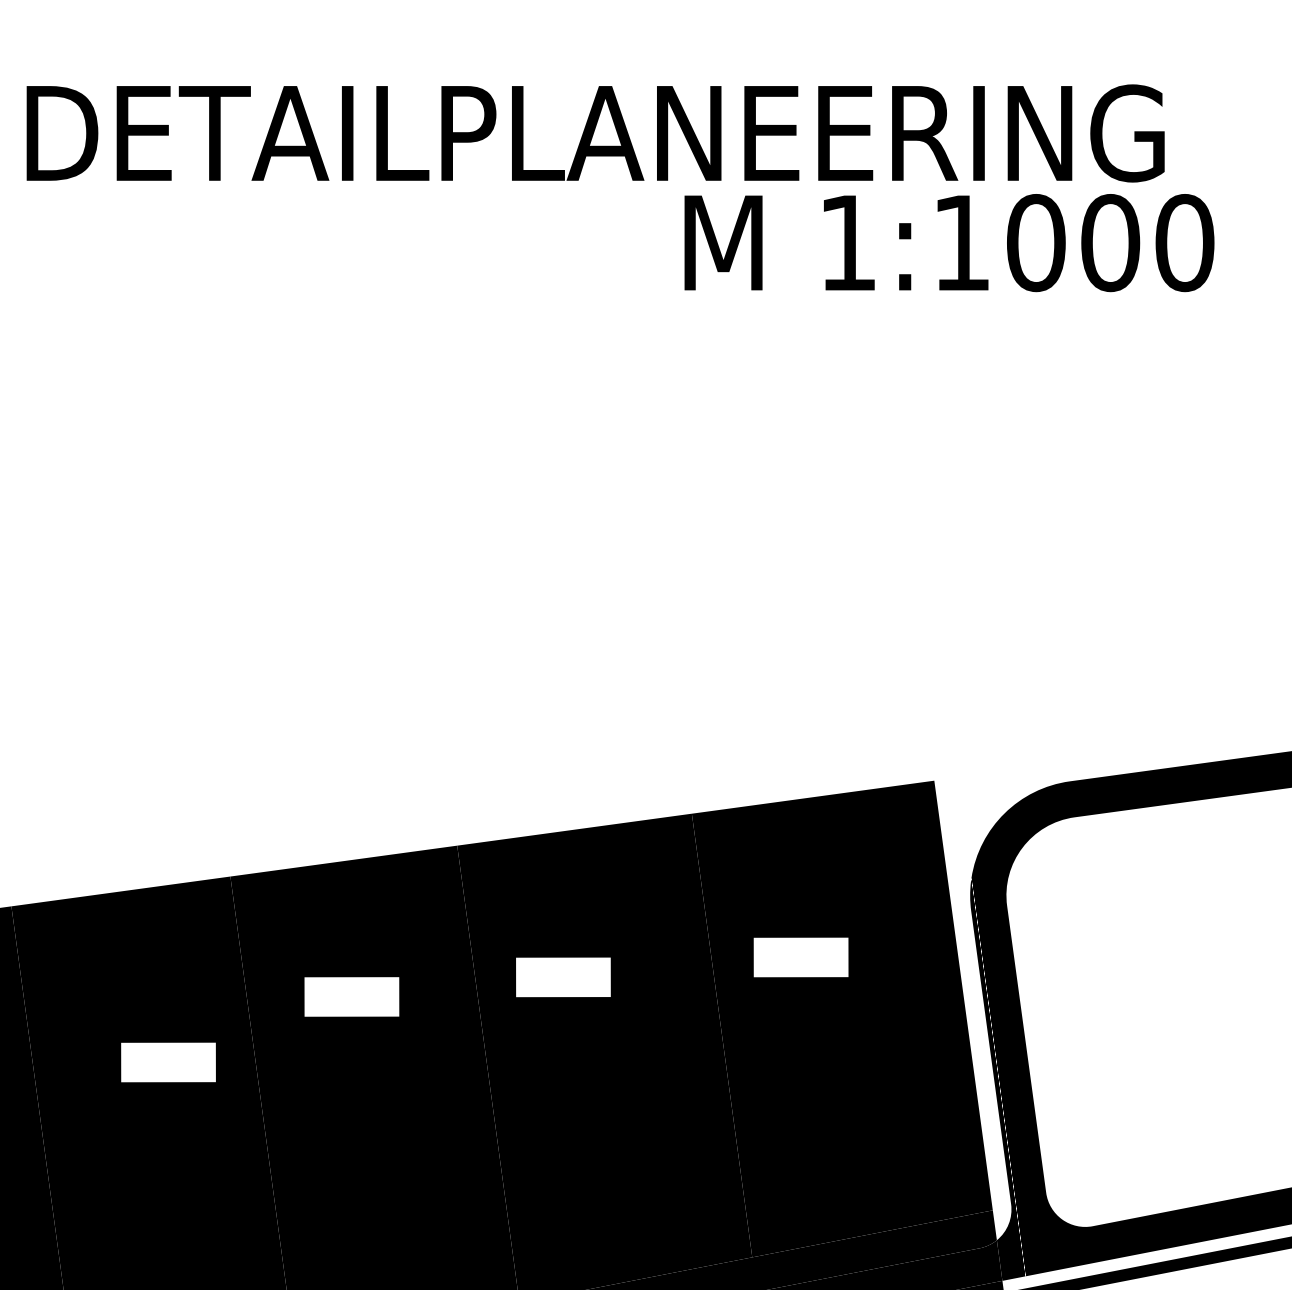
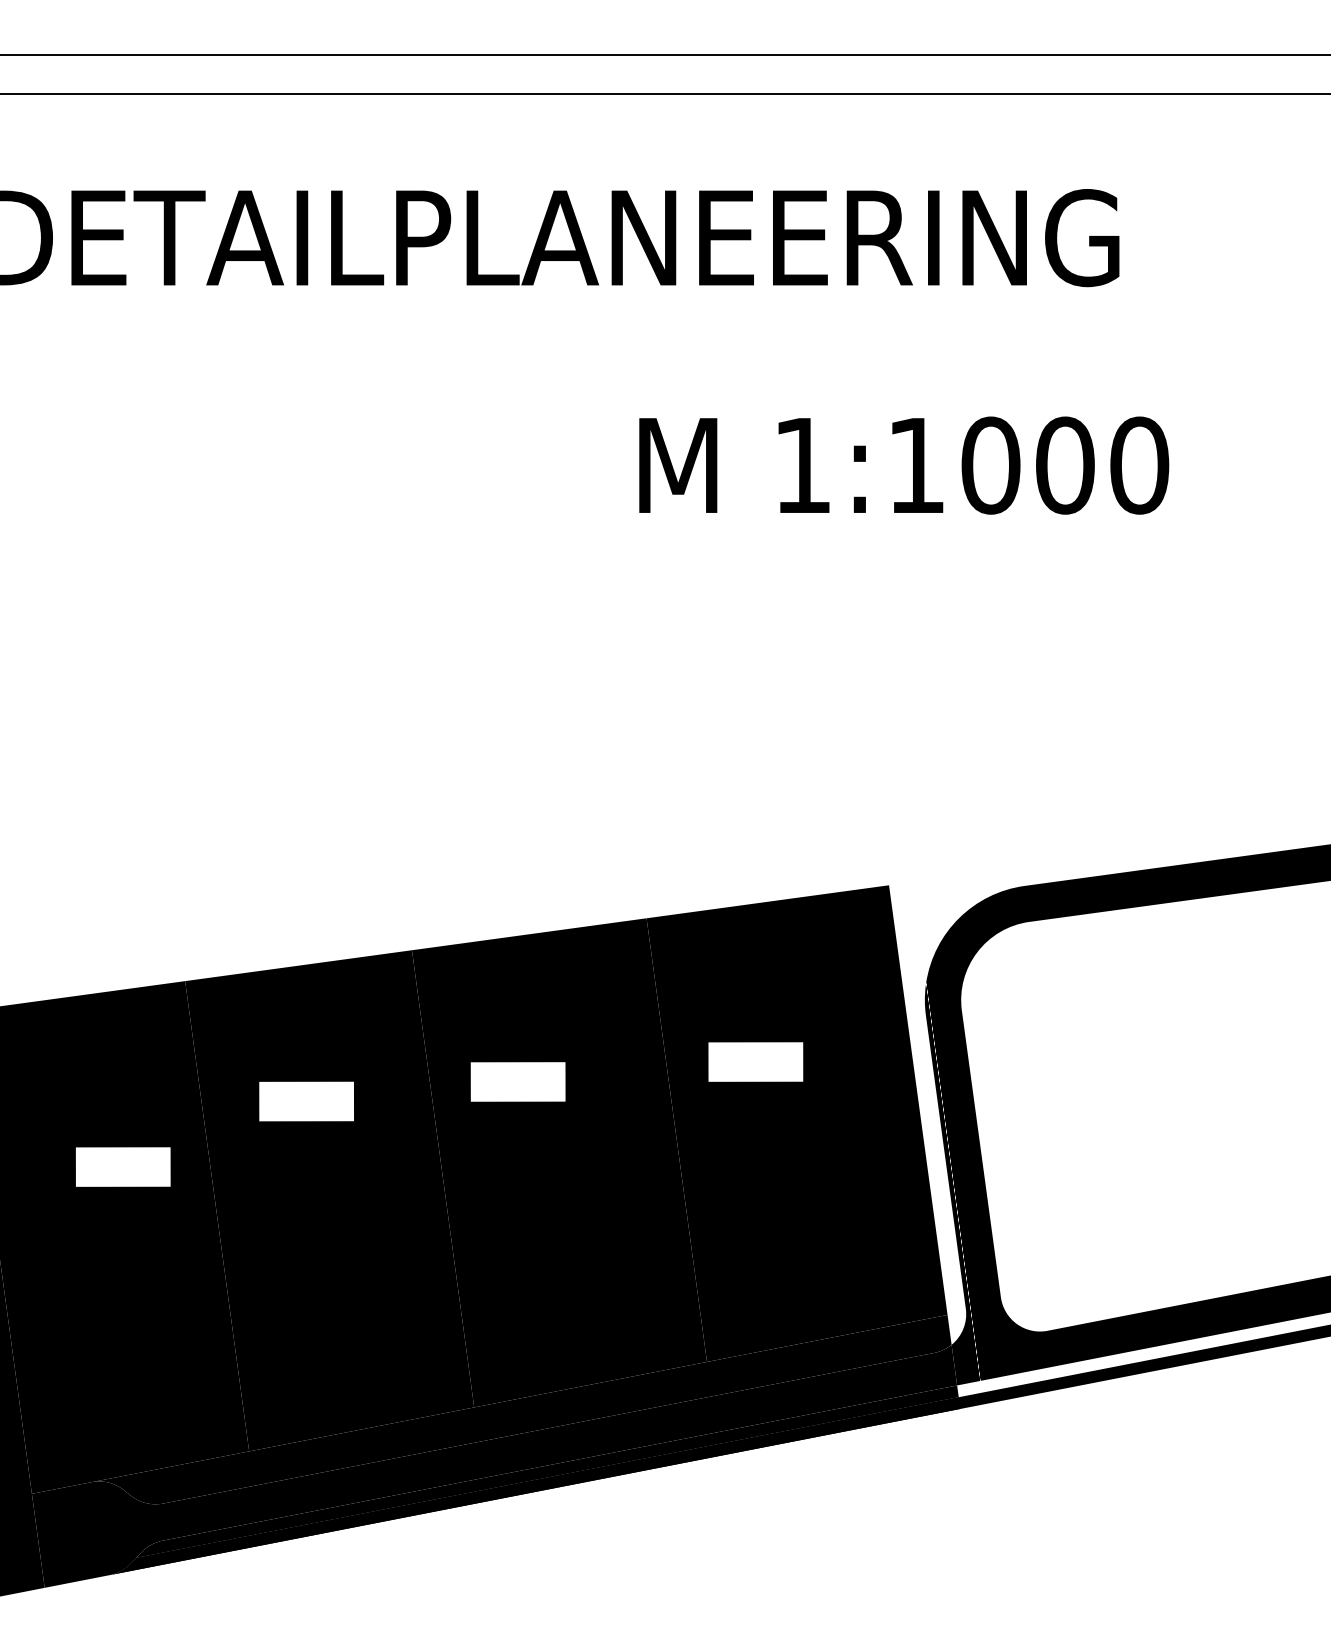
text: (949, 242) -> (904, 465), moved

